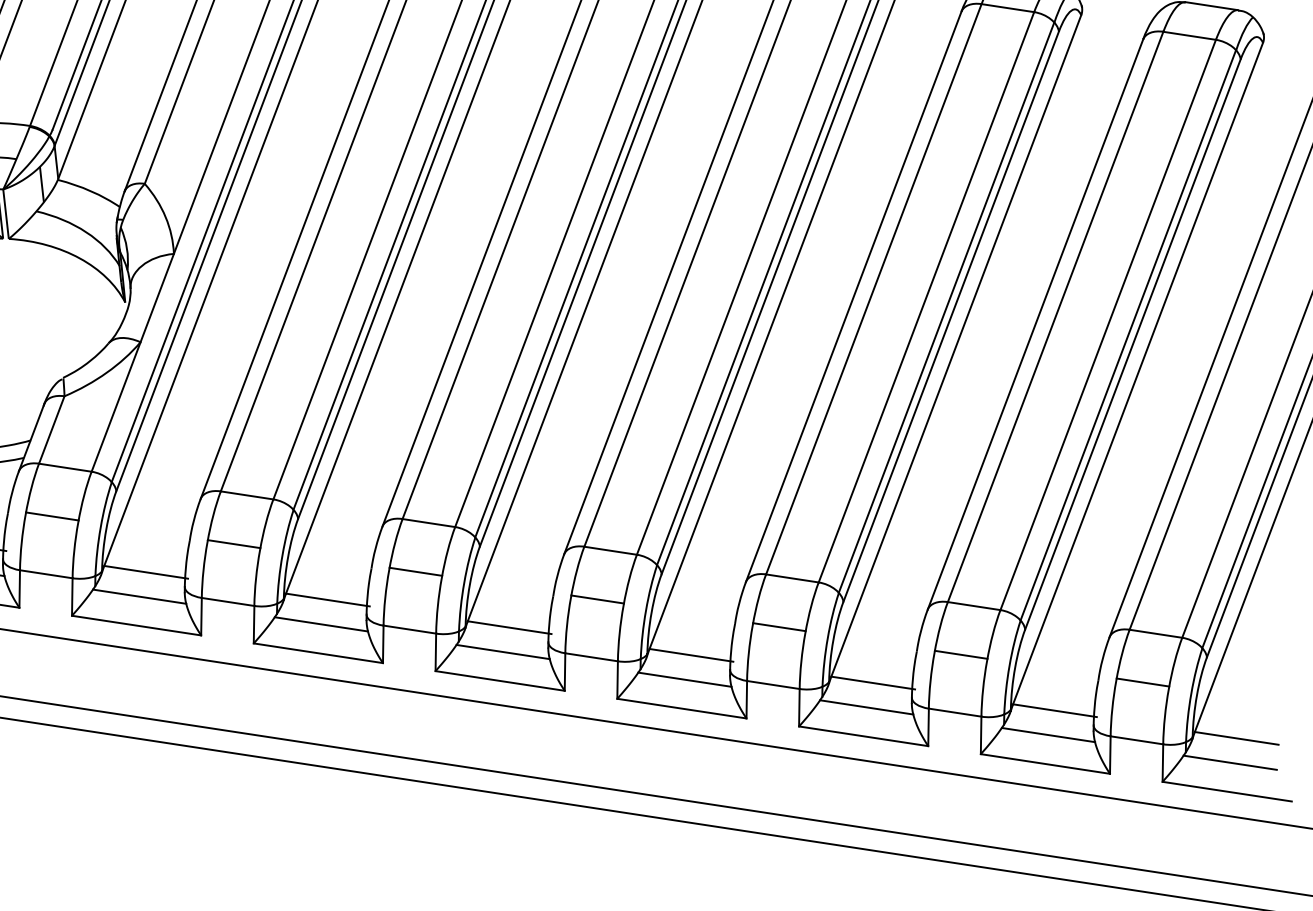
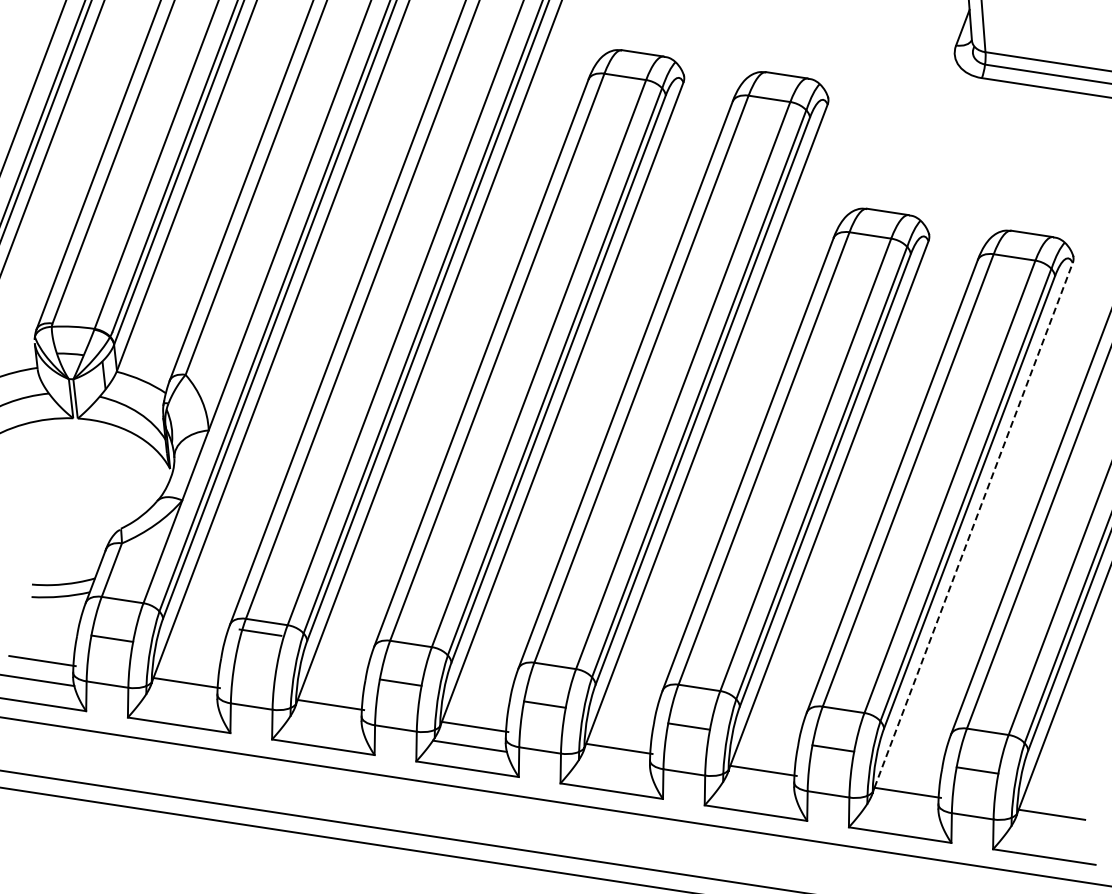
line: (1137, 372) -> (973, 524), solid -> dashed
line: (234, 543) -> (260, 632), moved
line: (139, 596) -> (181, 702), removed
line: (321, 623) -> (325, 723), removed
line: (685, 678) -> (614, 767), removed
line: (866, 706) -> (758, 789), removed
line: (1048, 734) -> (902, 811), removed
line: (1229, 761) -> (1046, 833), removed

